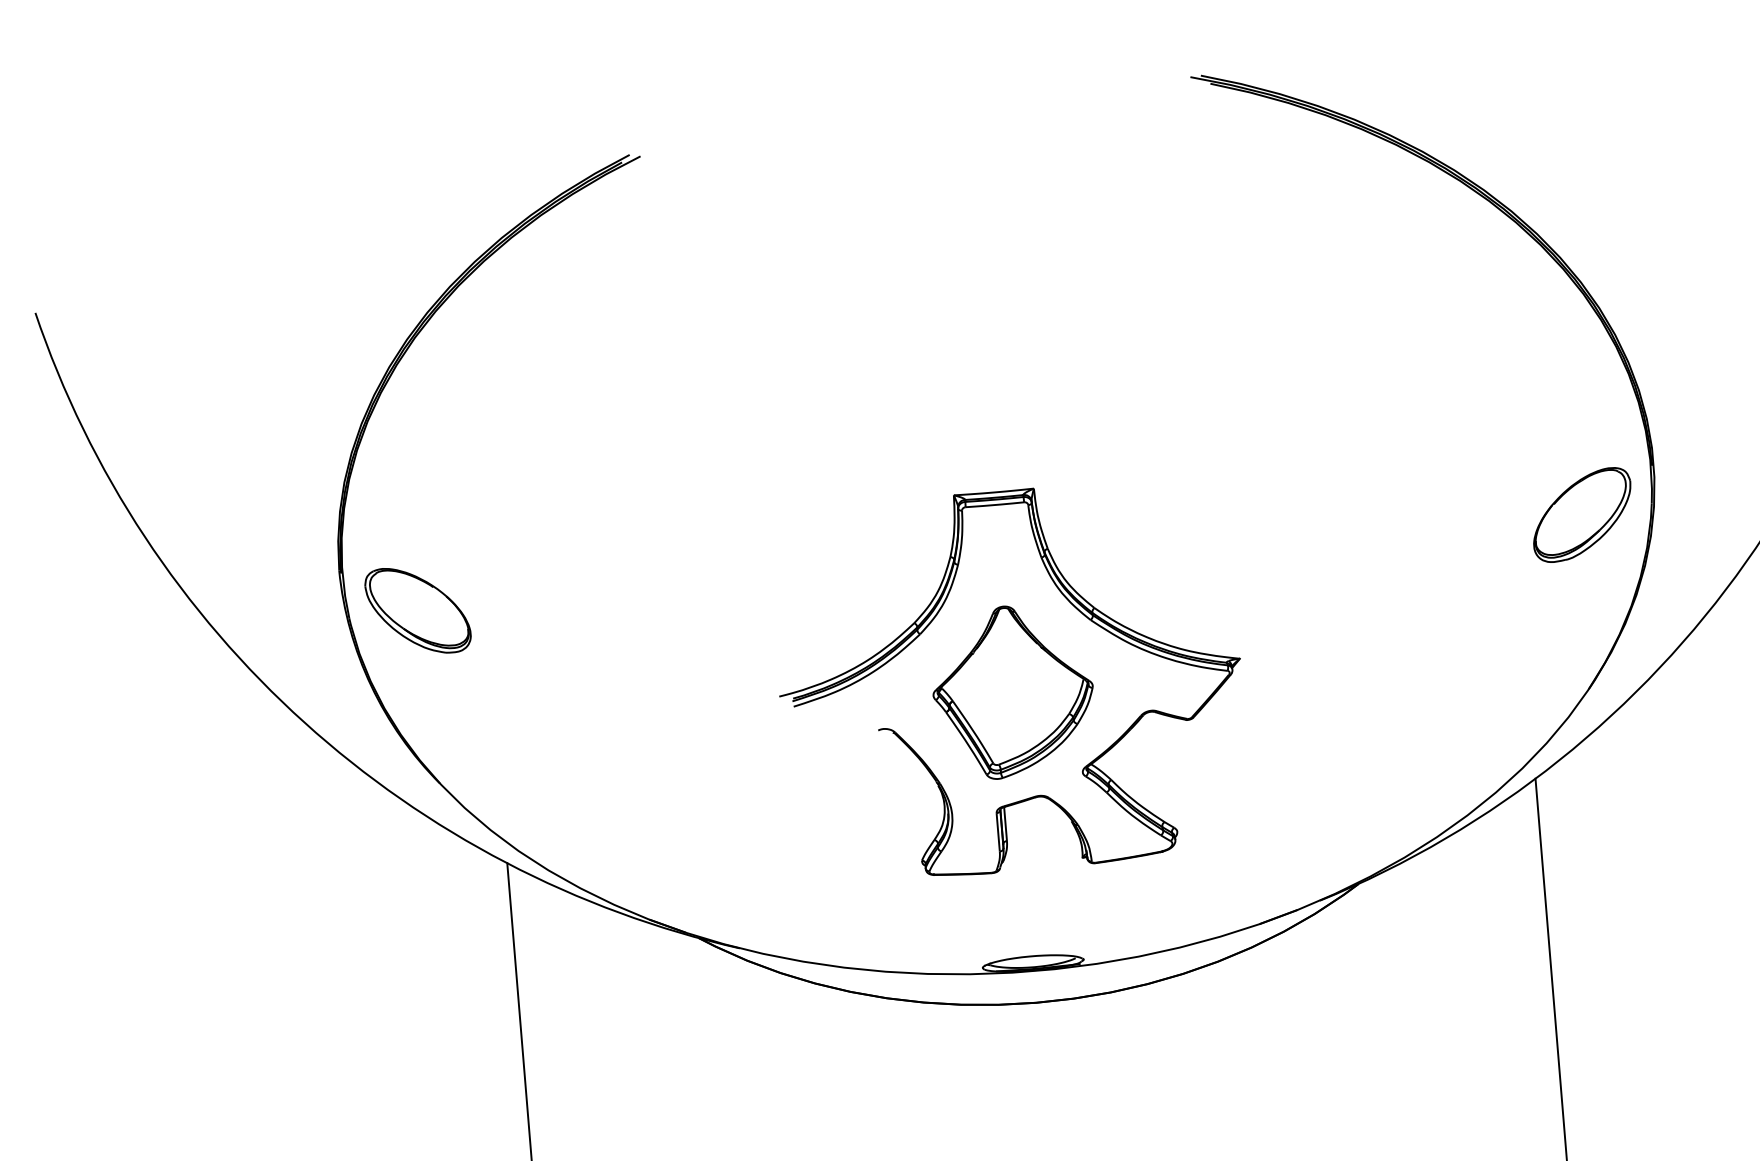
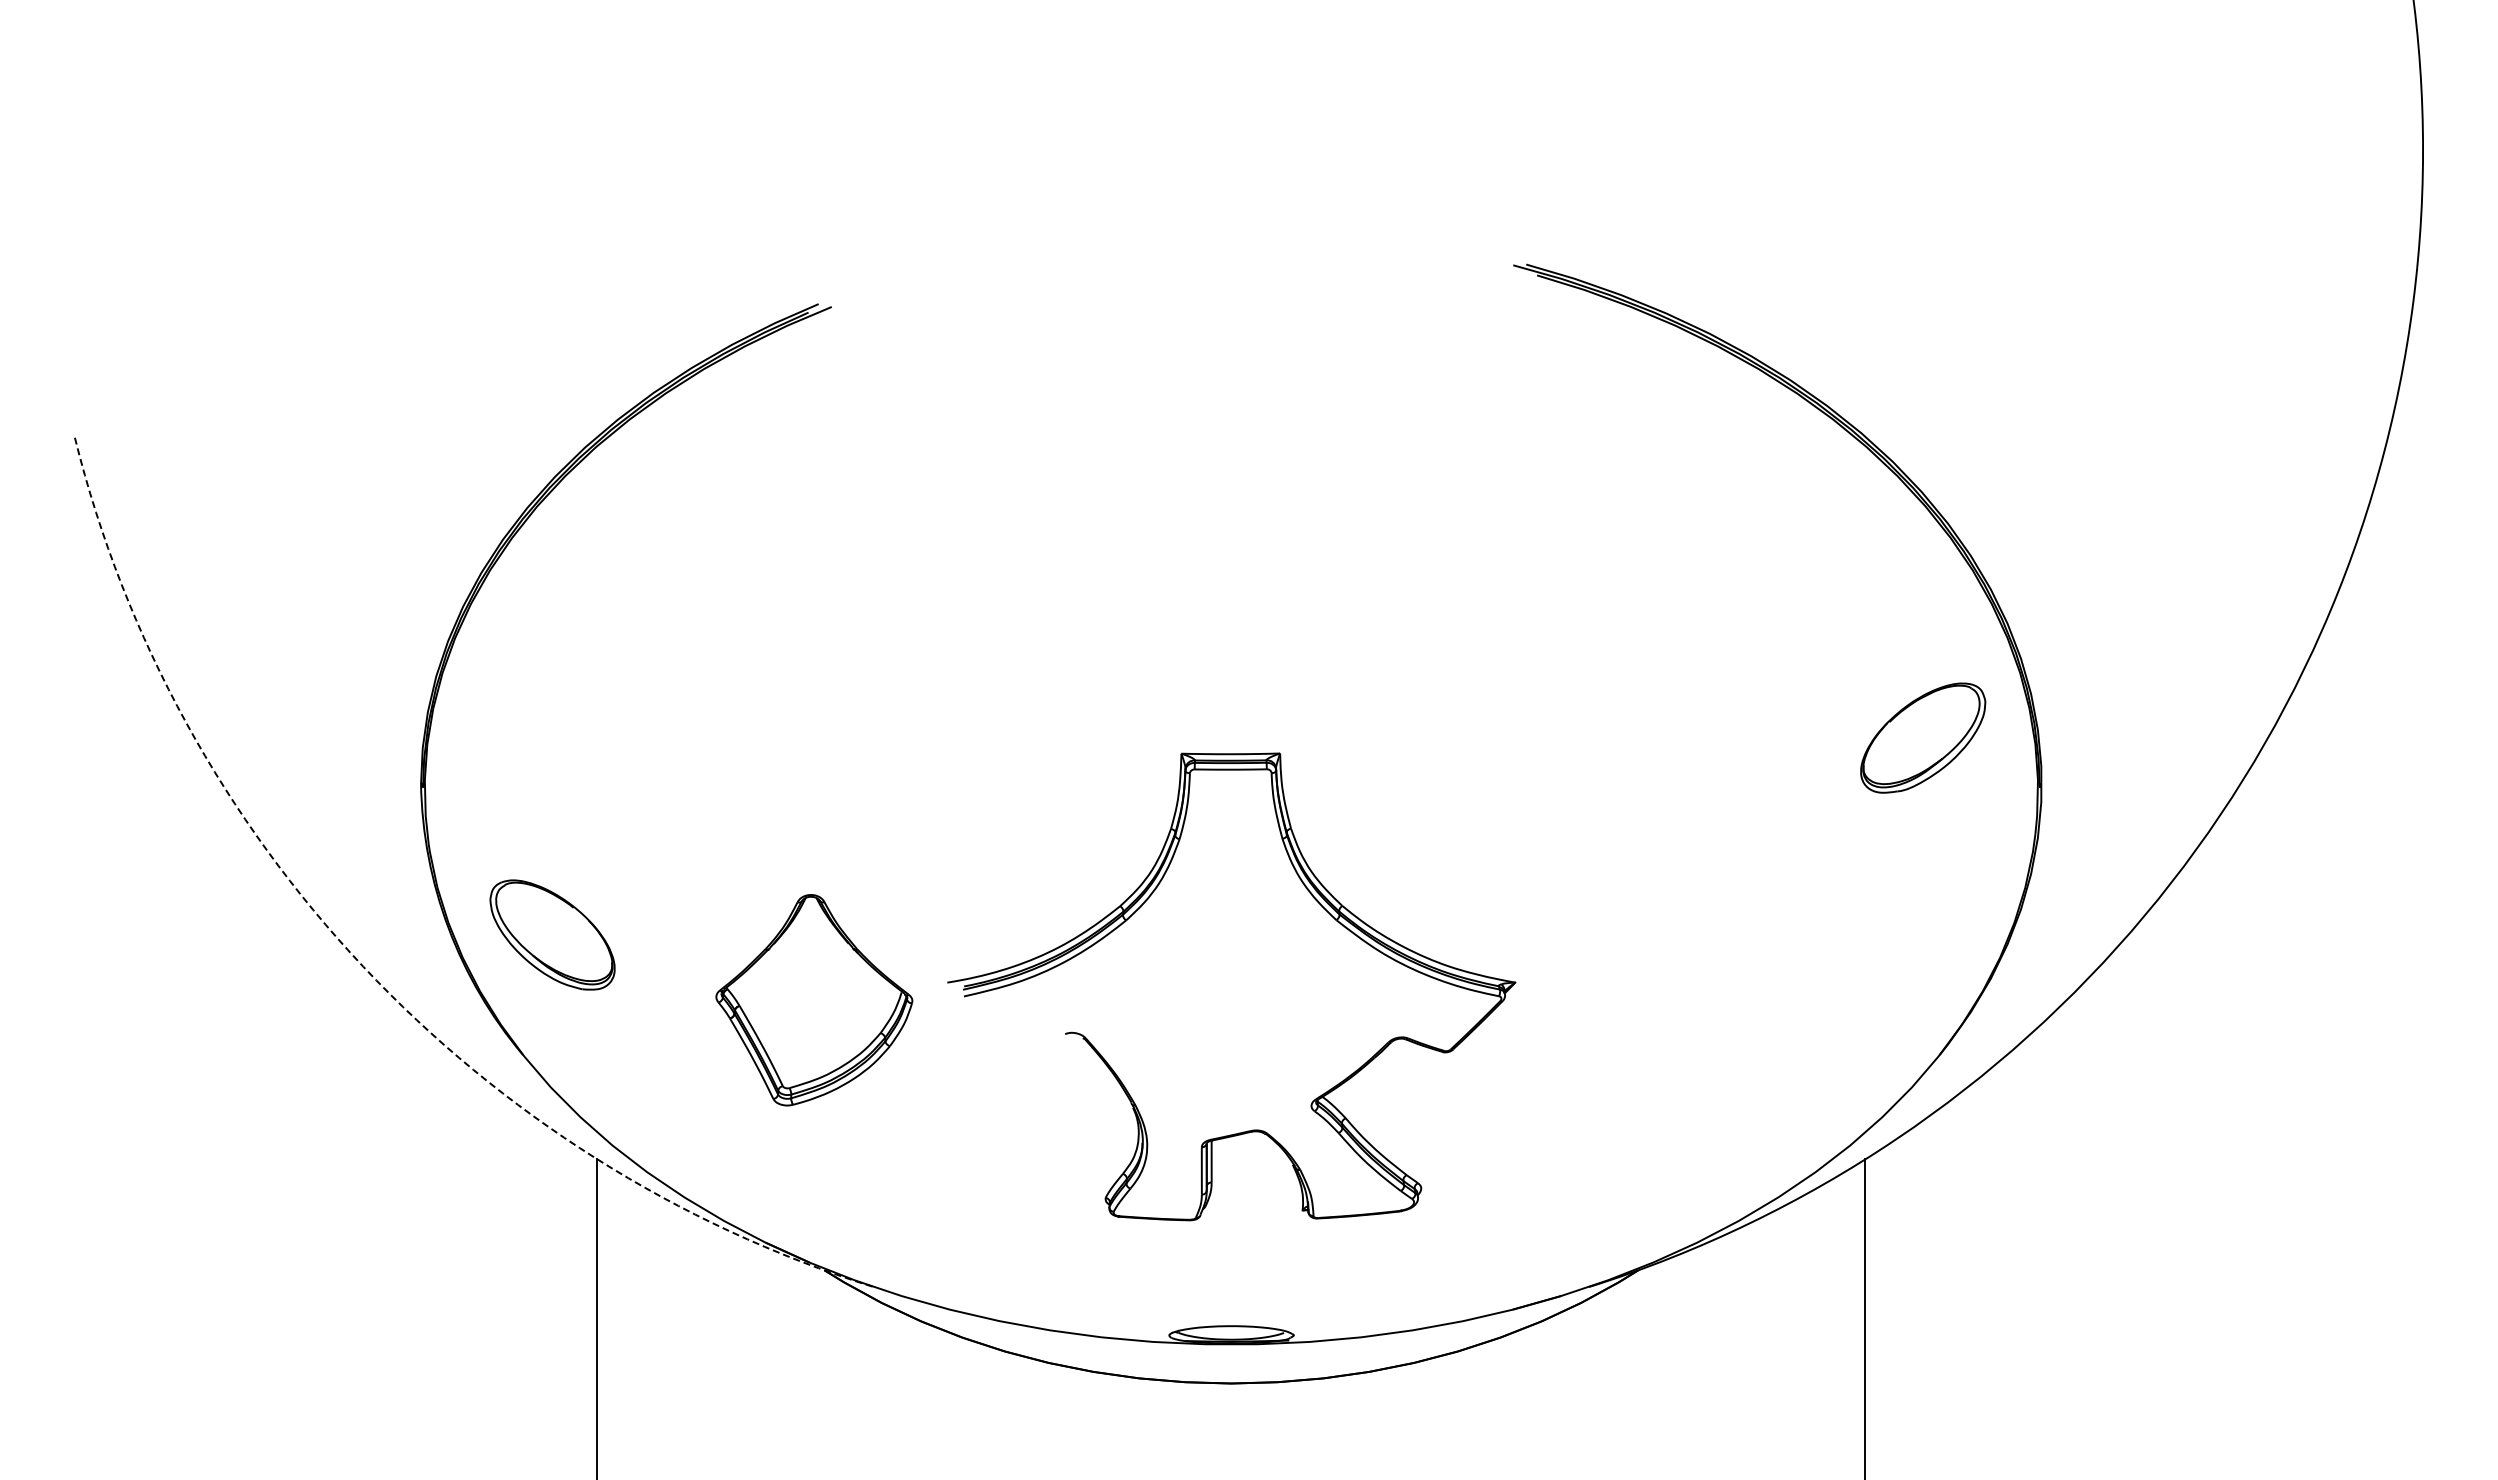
part: (1582, 514) -> (1923, 737), moved
part: (417, 610) -> (552, 934), moved
part: (1013, 691) -> (814, 1000), moved
arc: (304, 722) -> (363, 966), solid -> dashed

